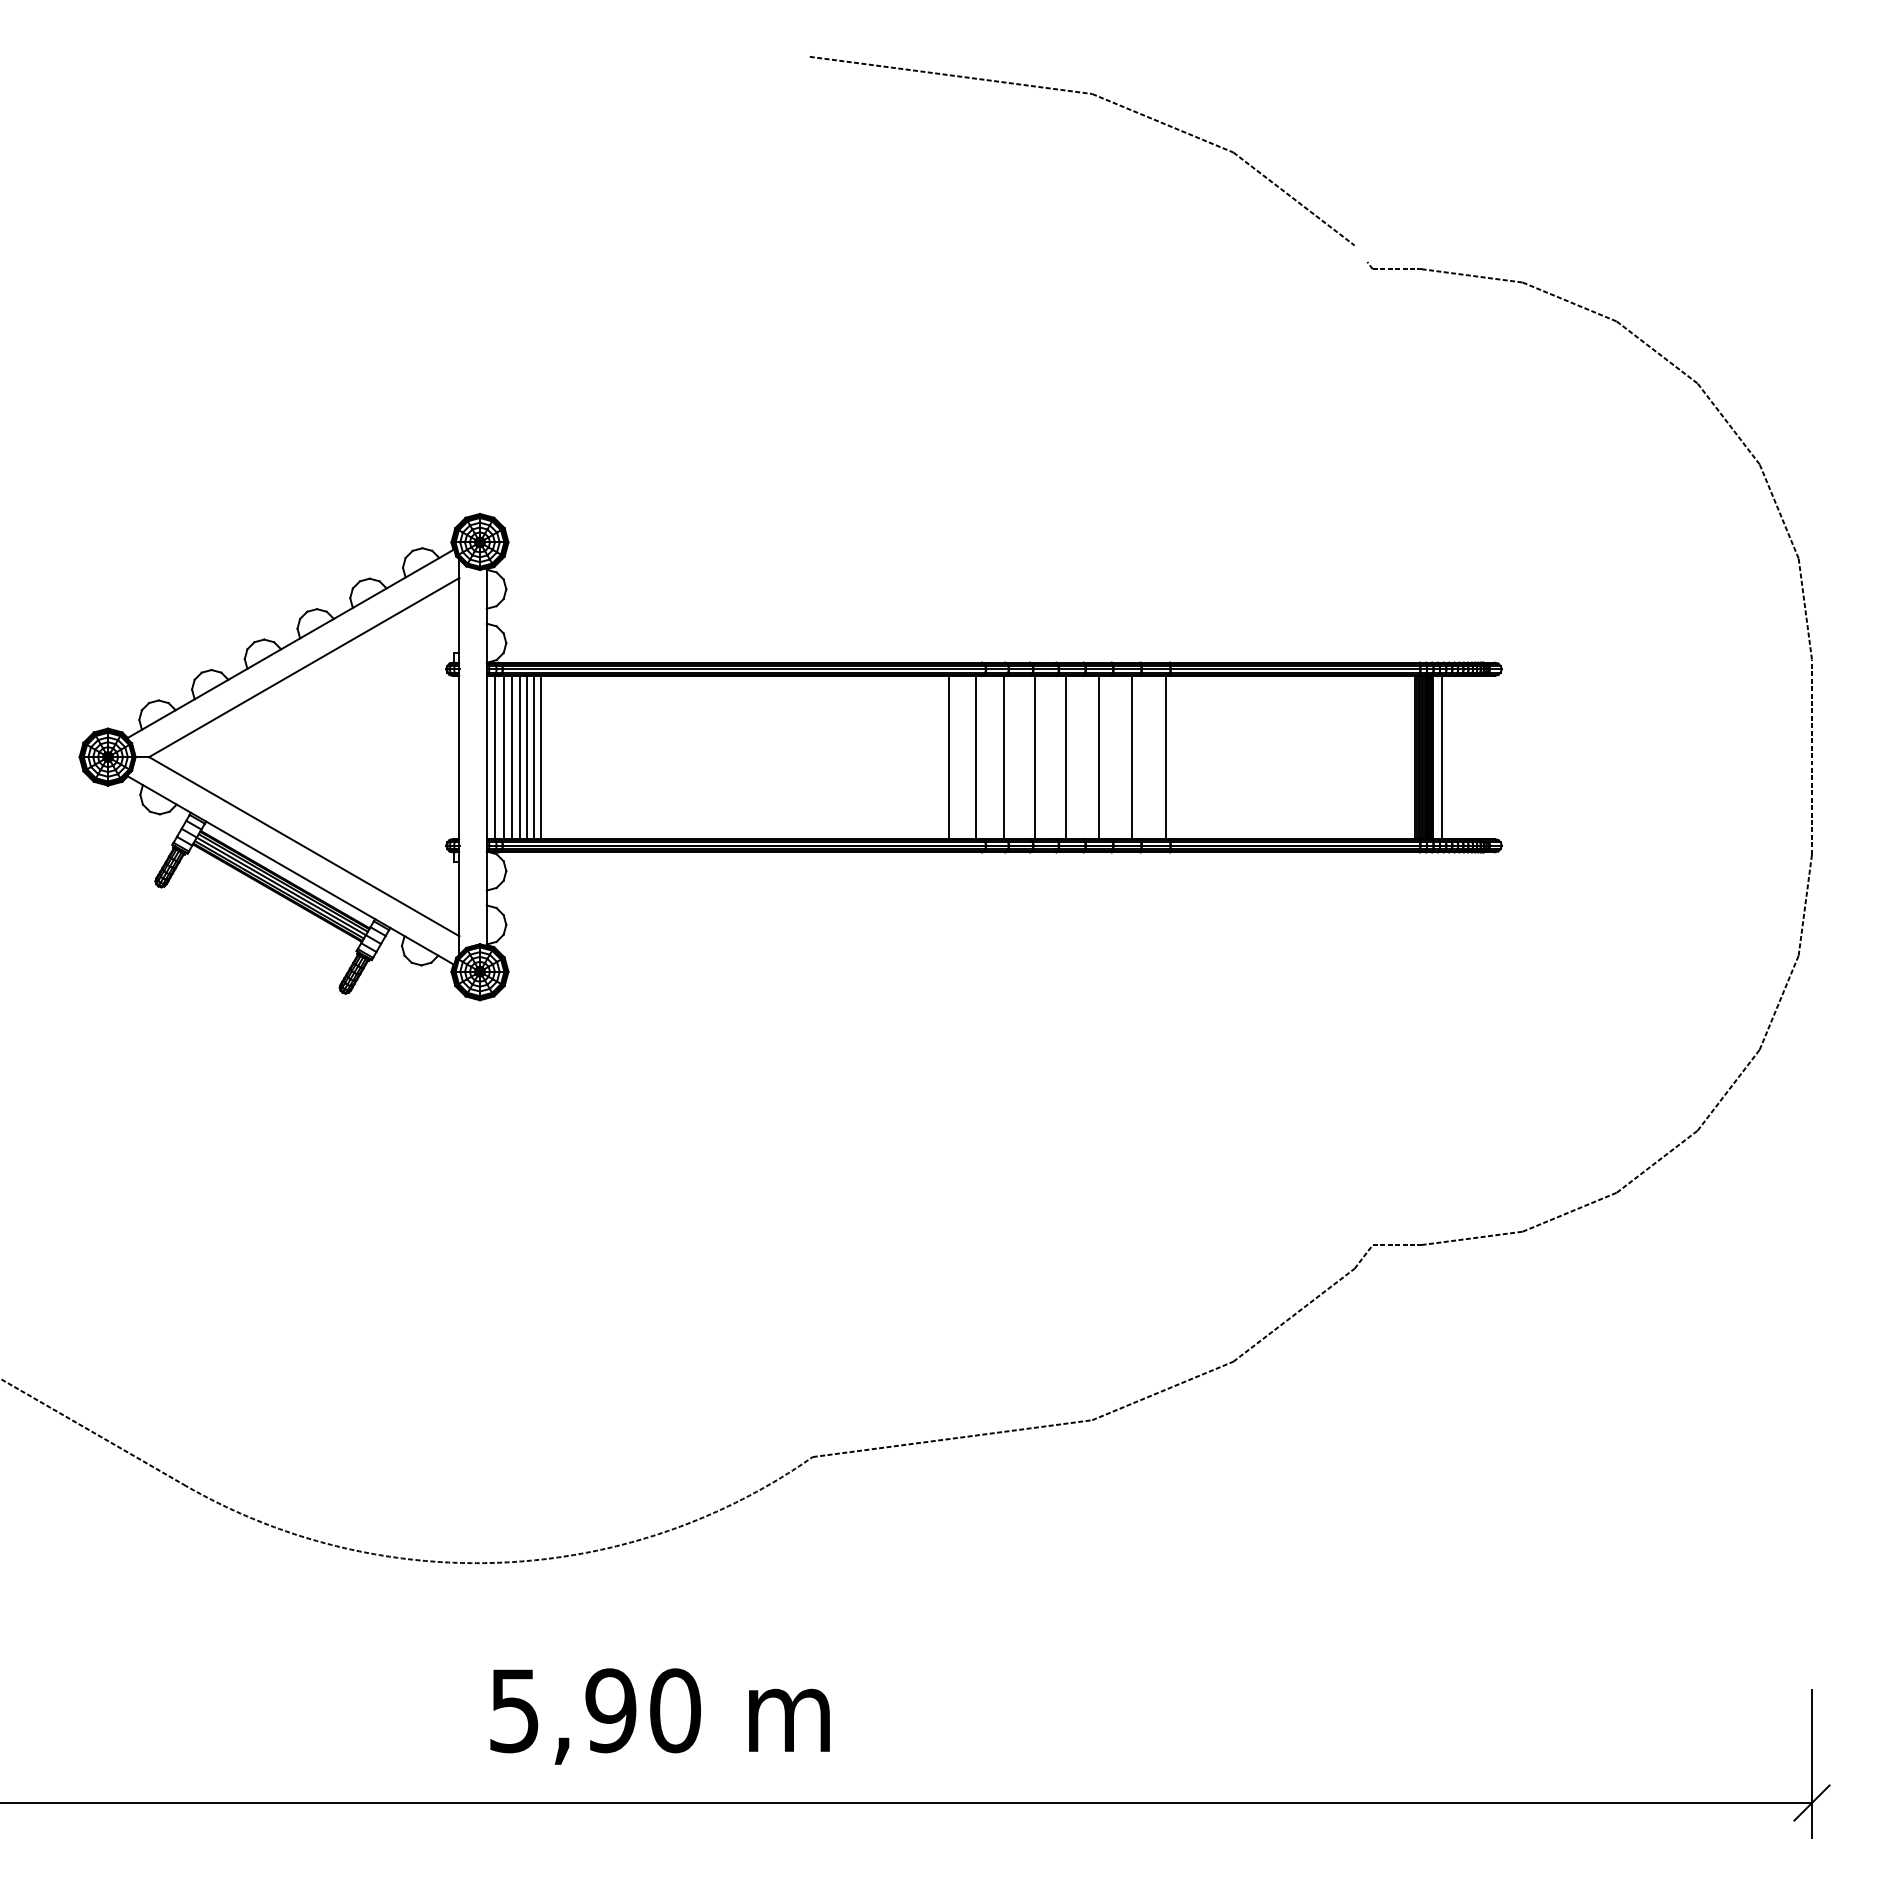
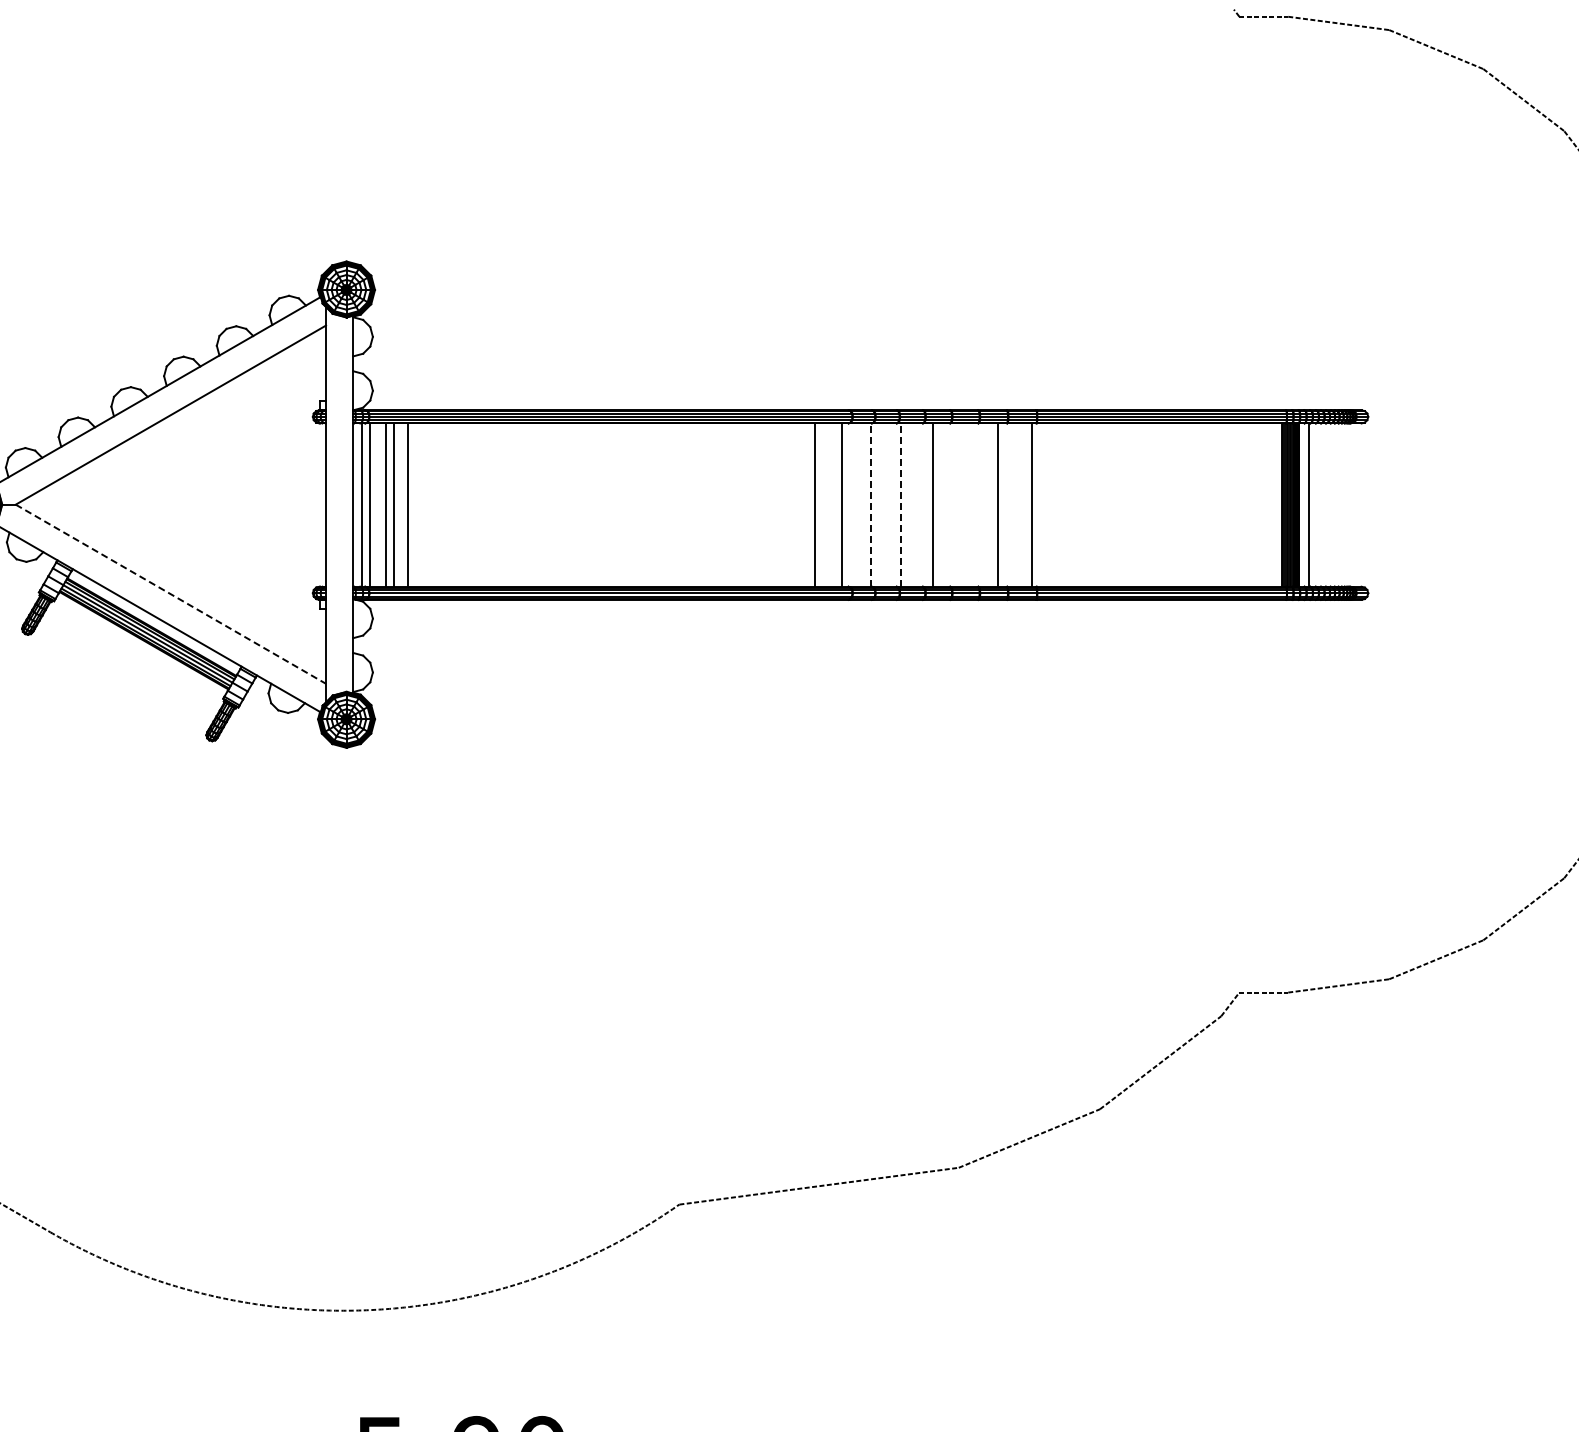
line: (511, 757) -> (378, 505), removed
line: (534, 757) -> (401, 505), removed
line: (1004, 757) -> (871, 505), solid -> dashed
line: (1034, 757) -> (901, 505), solid -> dashed
line: (1098, 757) -> (965, 505), removed
line: (304, 846) -> (171, 594), solid -> dashed

